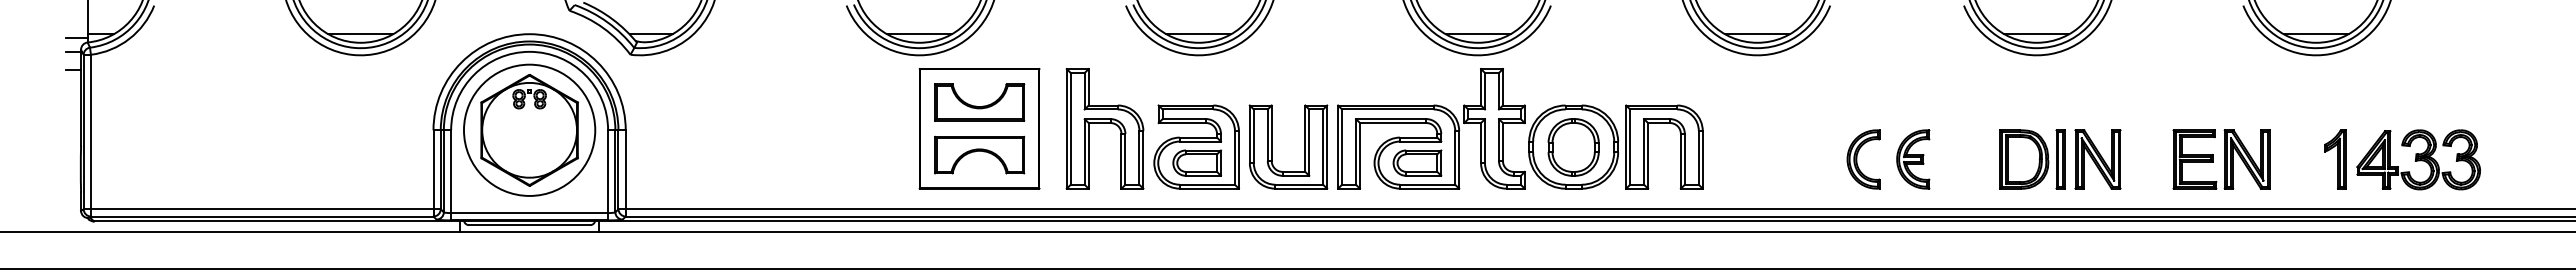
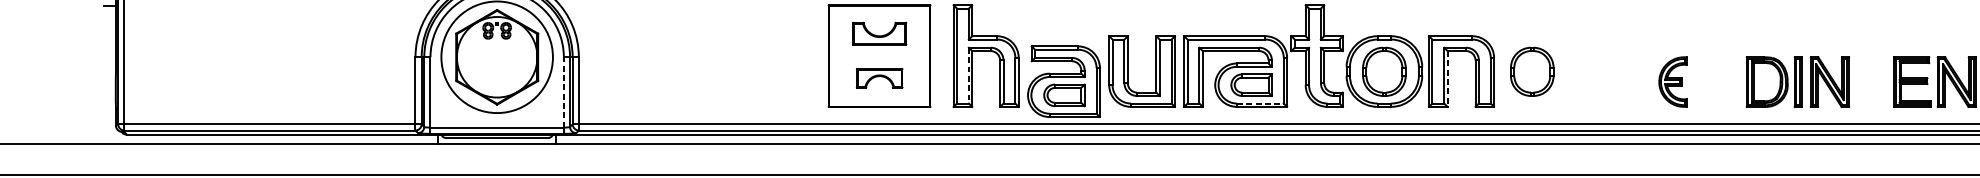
part: (979, 102) -> (879, 33), size x0.7
part: (1196, 146) -> (1063, 81), moved
part: (1747, 147) -> (1532, 71), added
line: (1084, 151) -> (968, 75), solid -> dashed
part: (979, 154) -> (879, 77), size x0.6
line: (1648, 155) -> (1447, 78), solid -> dashed
part: (1863, 159) -> (1630, 82), removed
line: (608, 171) -> (564, 92), solid -> dashed
line: (1427, 184) -> (1260, 103), solid -> dashed

